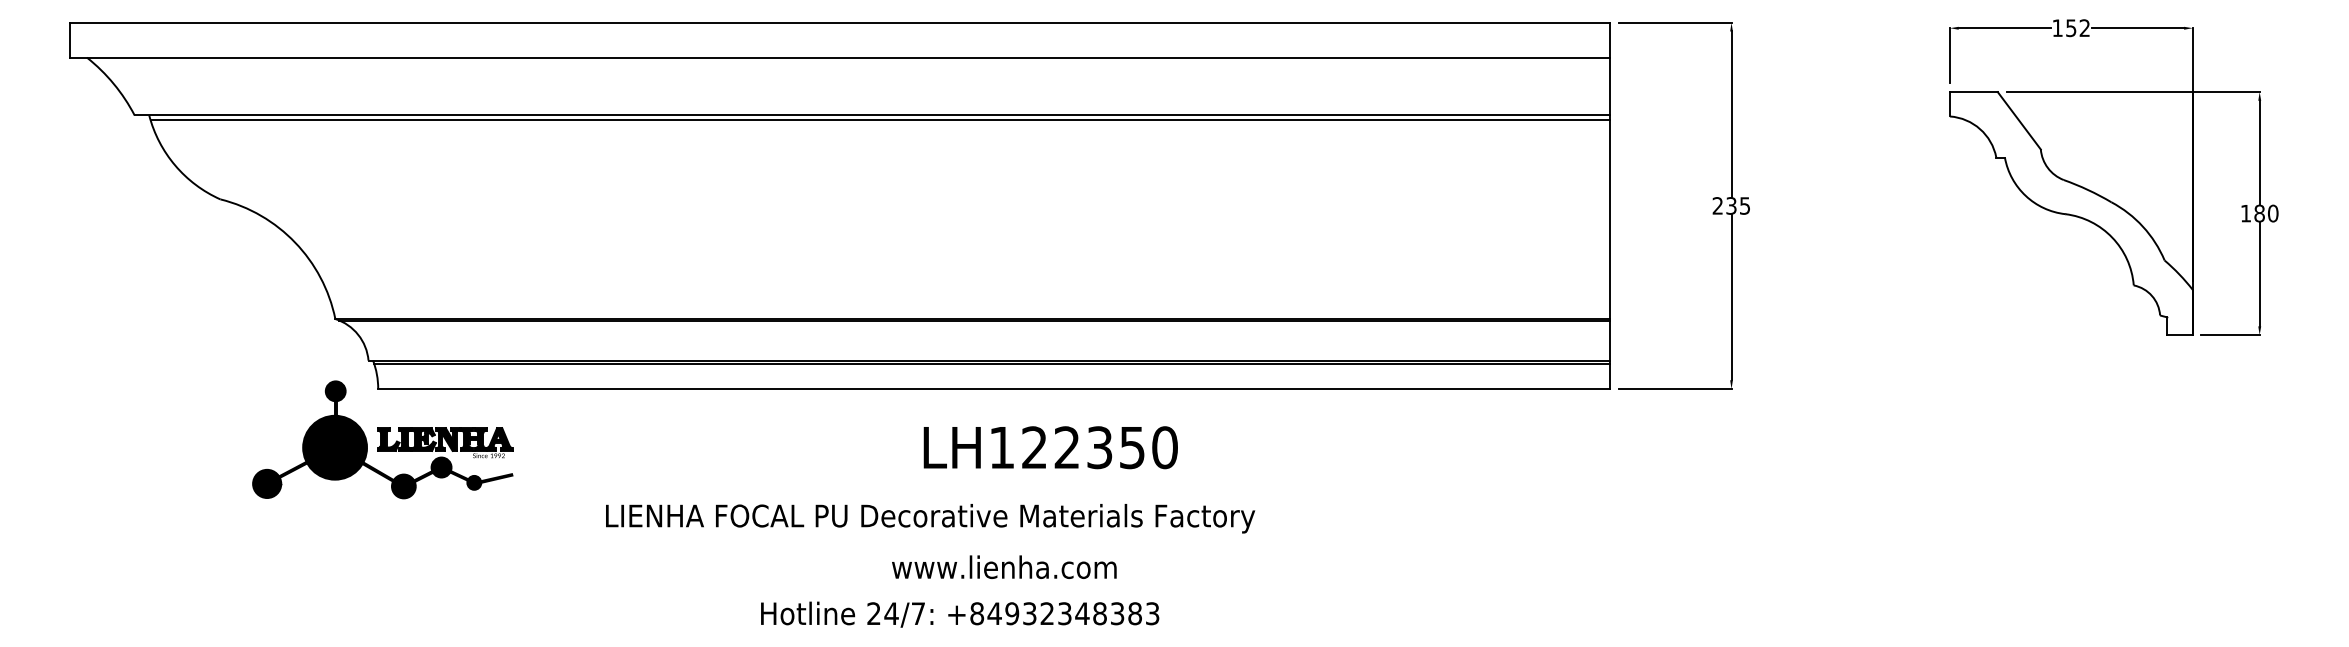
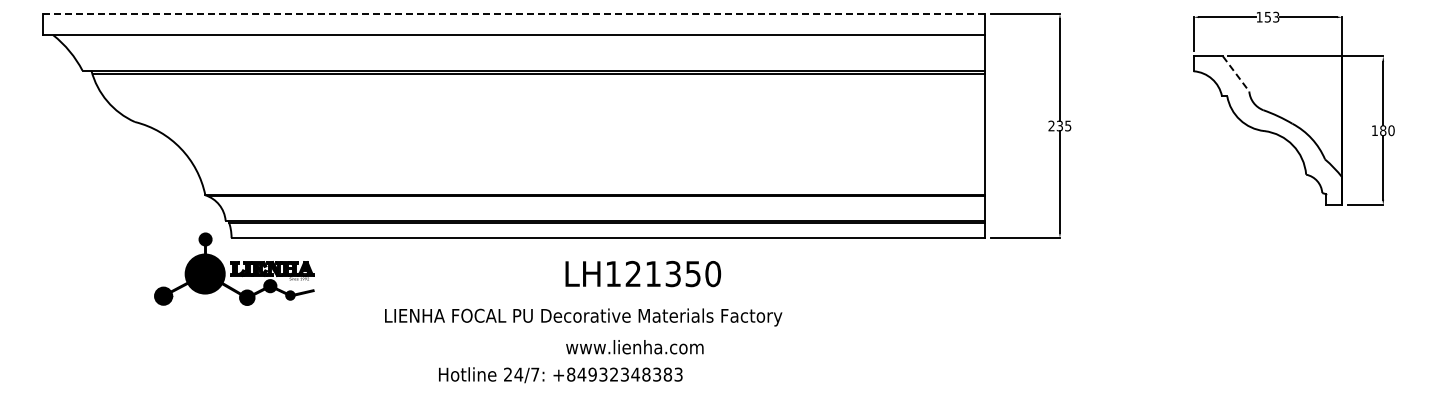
line: (840, 22) -> (514, 13), solid -> dashed
text: (2085, 28) -> (1276, 17), 152 -> 153
line: (2019, 120) -> (1236, 73), solid -> dashed
text: (1065, 446) -> (652, 273), LH122350 -> LH121350
text: (930, 518) -> (583, 317), moved
text: (1003, 567) -> (634, 347), moved
text: (959, 615) -> (560, 375), moved

